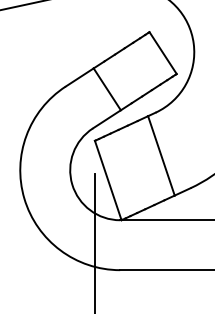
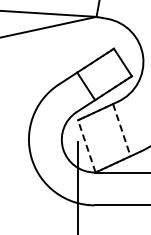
line: (160, 156) -> (121, 130), solid -> dashed
line: (107, 180) -> (86, 146), solid -> dashed

